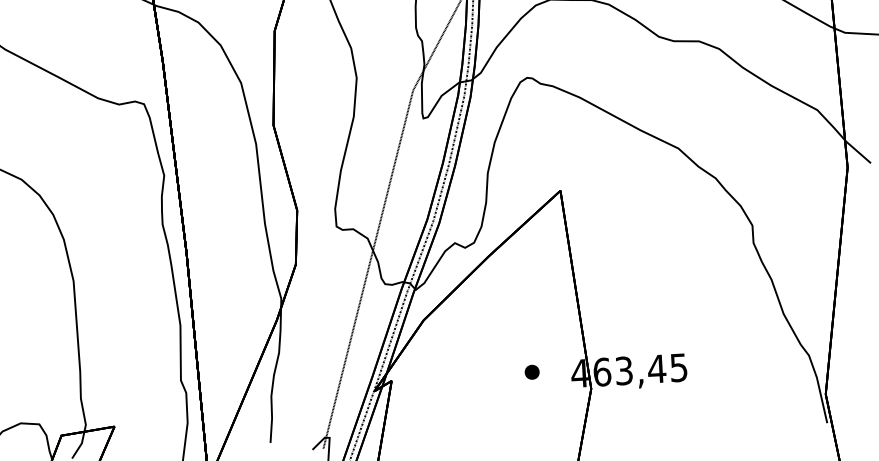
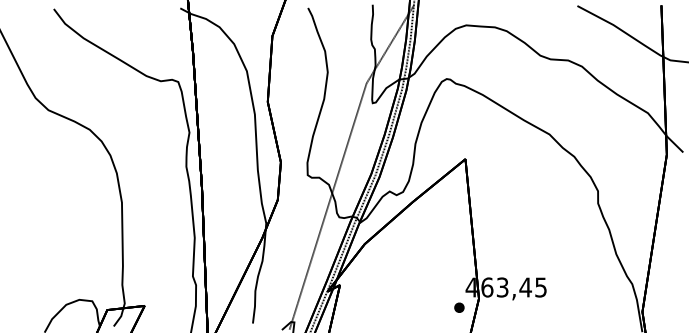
part: (532, 371) -> (459, 307), moved

